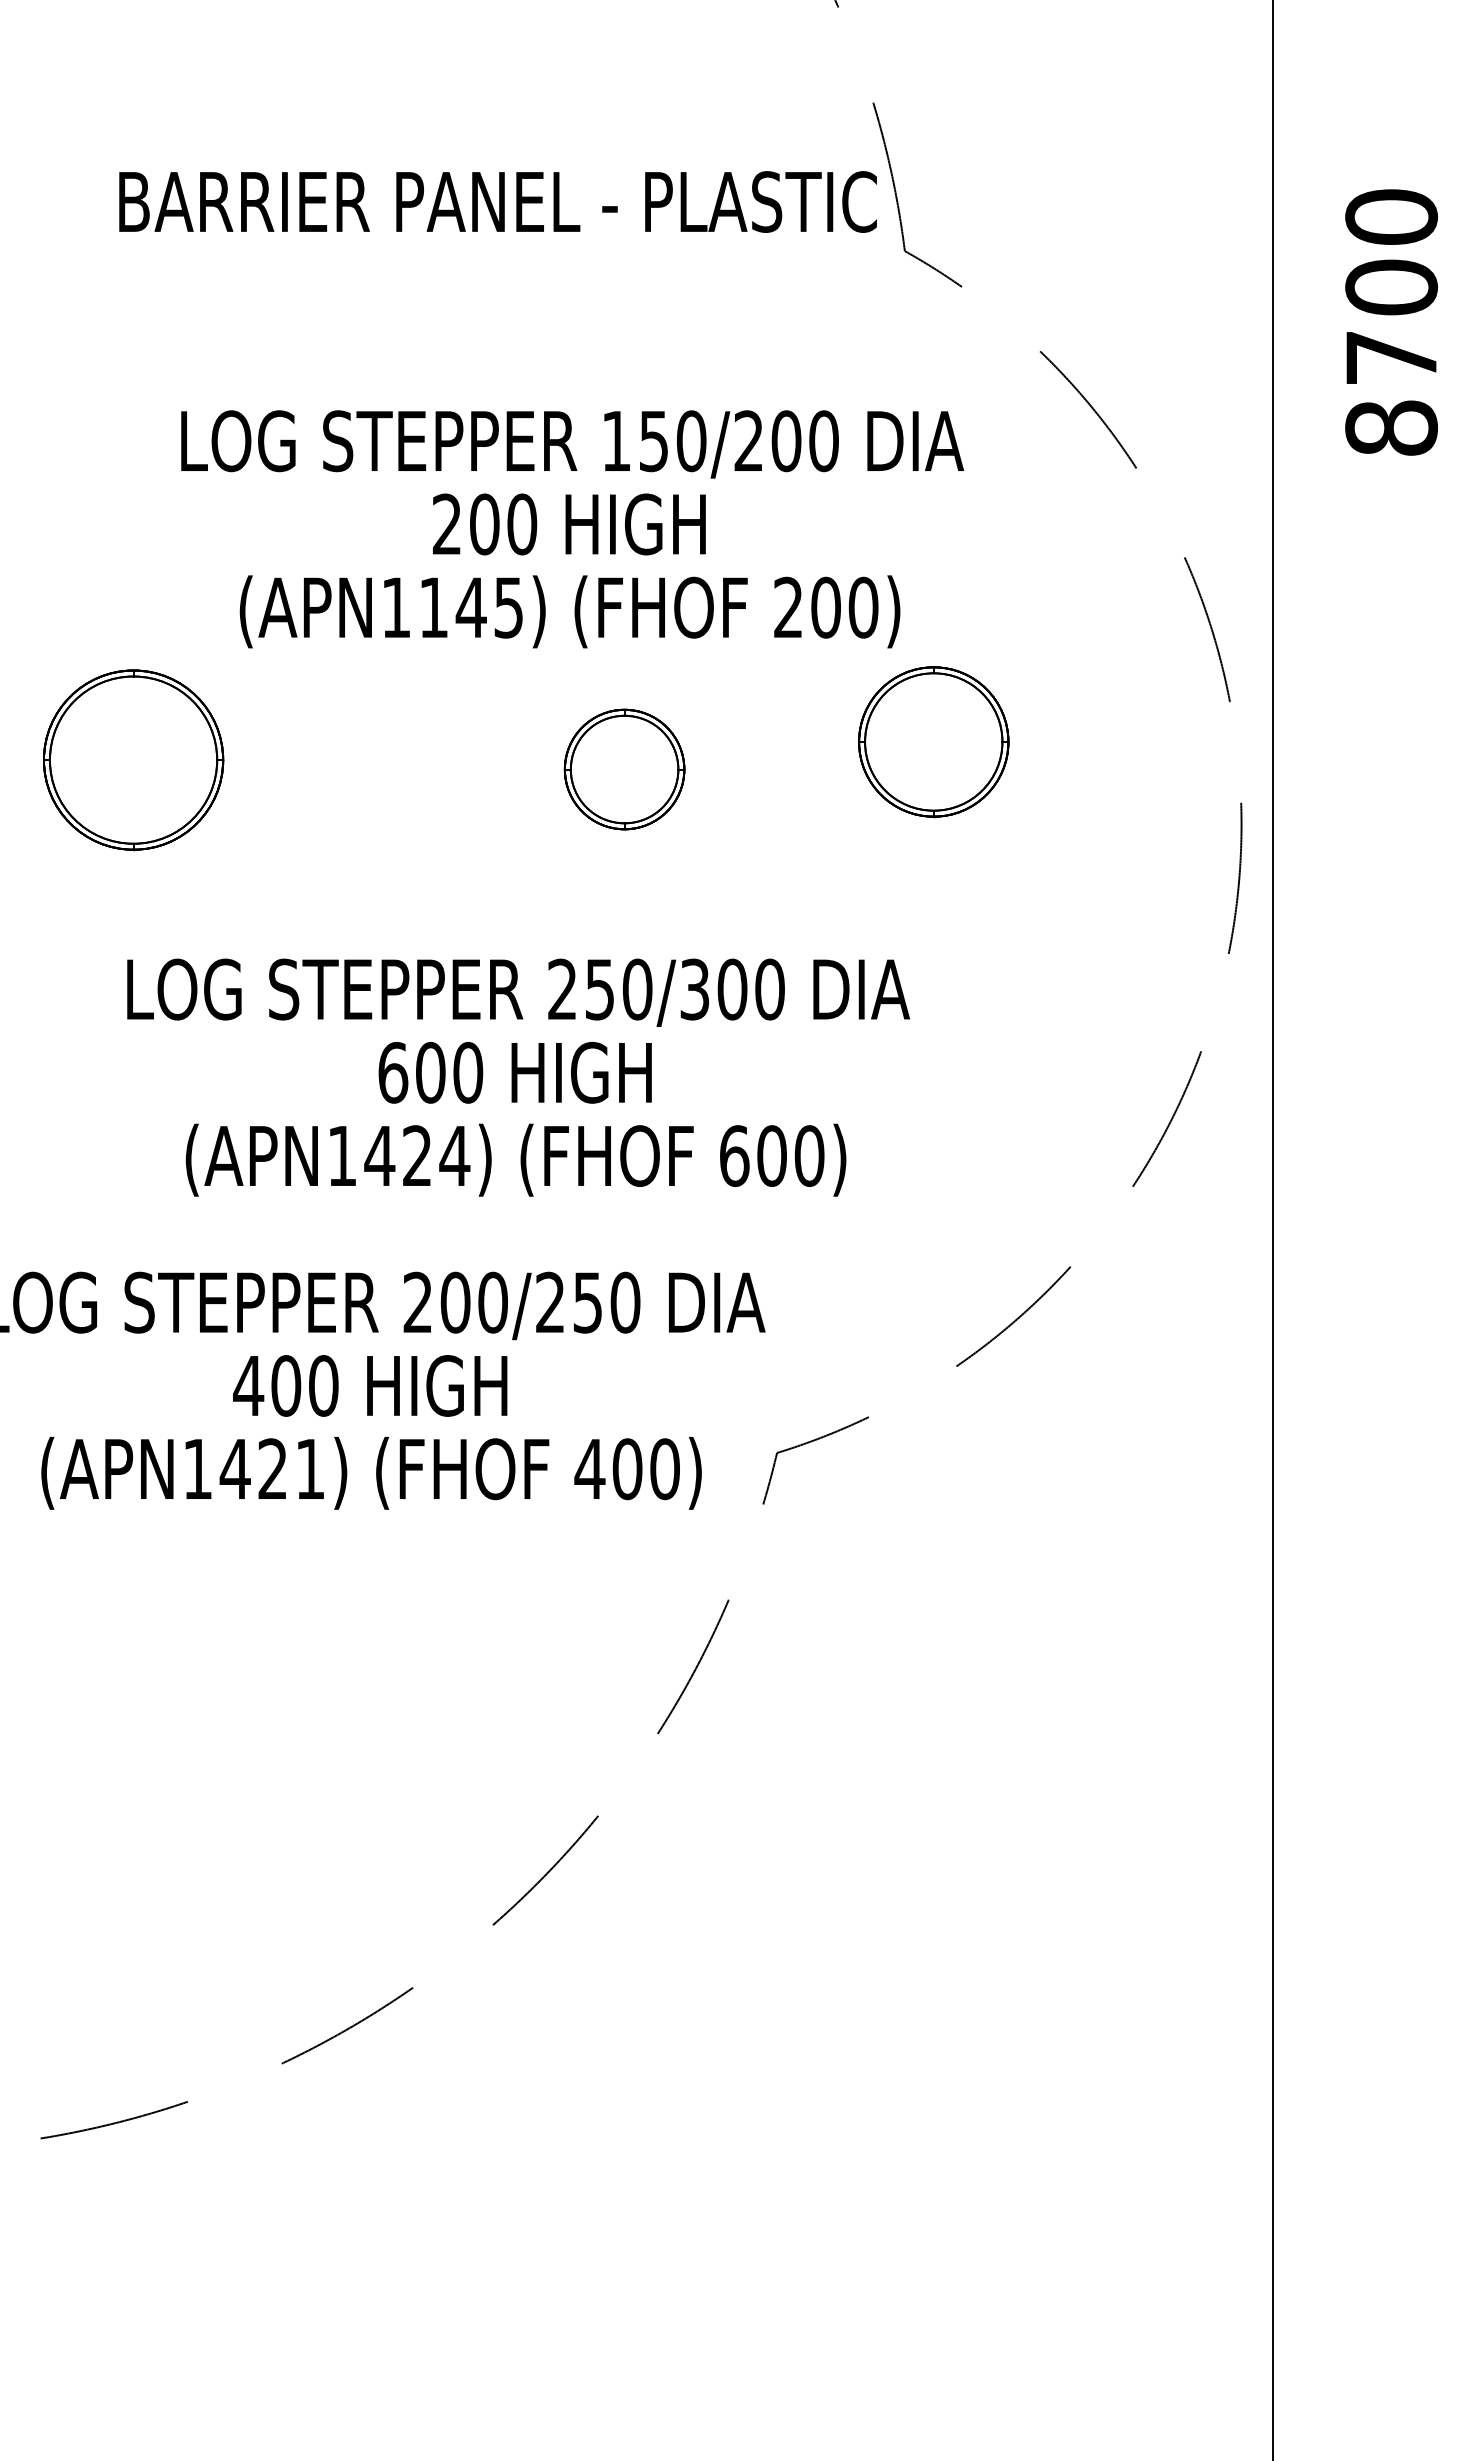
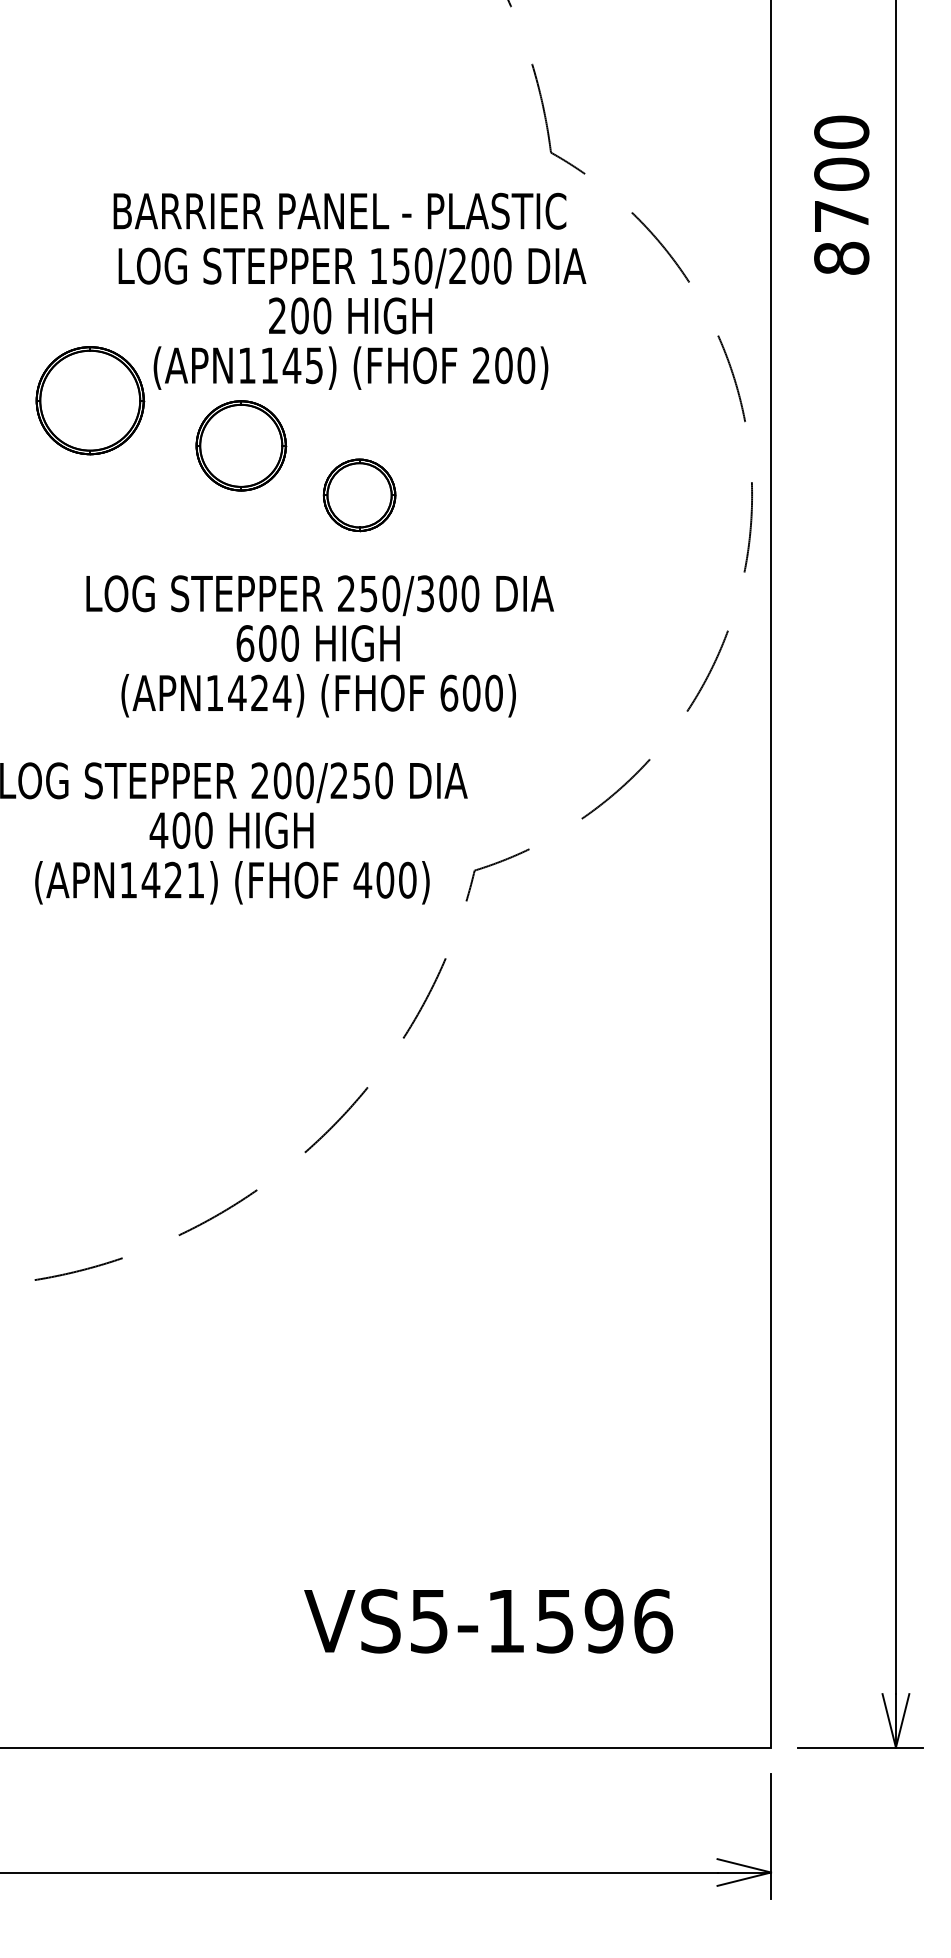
text: (497, 200) -> (339, 210), moved
part: (934, 741) -> (241, 445), moved
part: (133, 759) -> (90, 400), moved
part: (624, 769) -> (359, 495), moved

